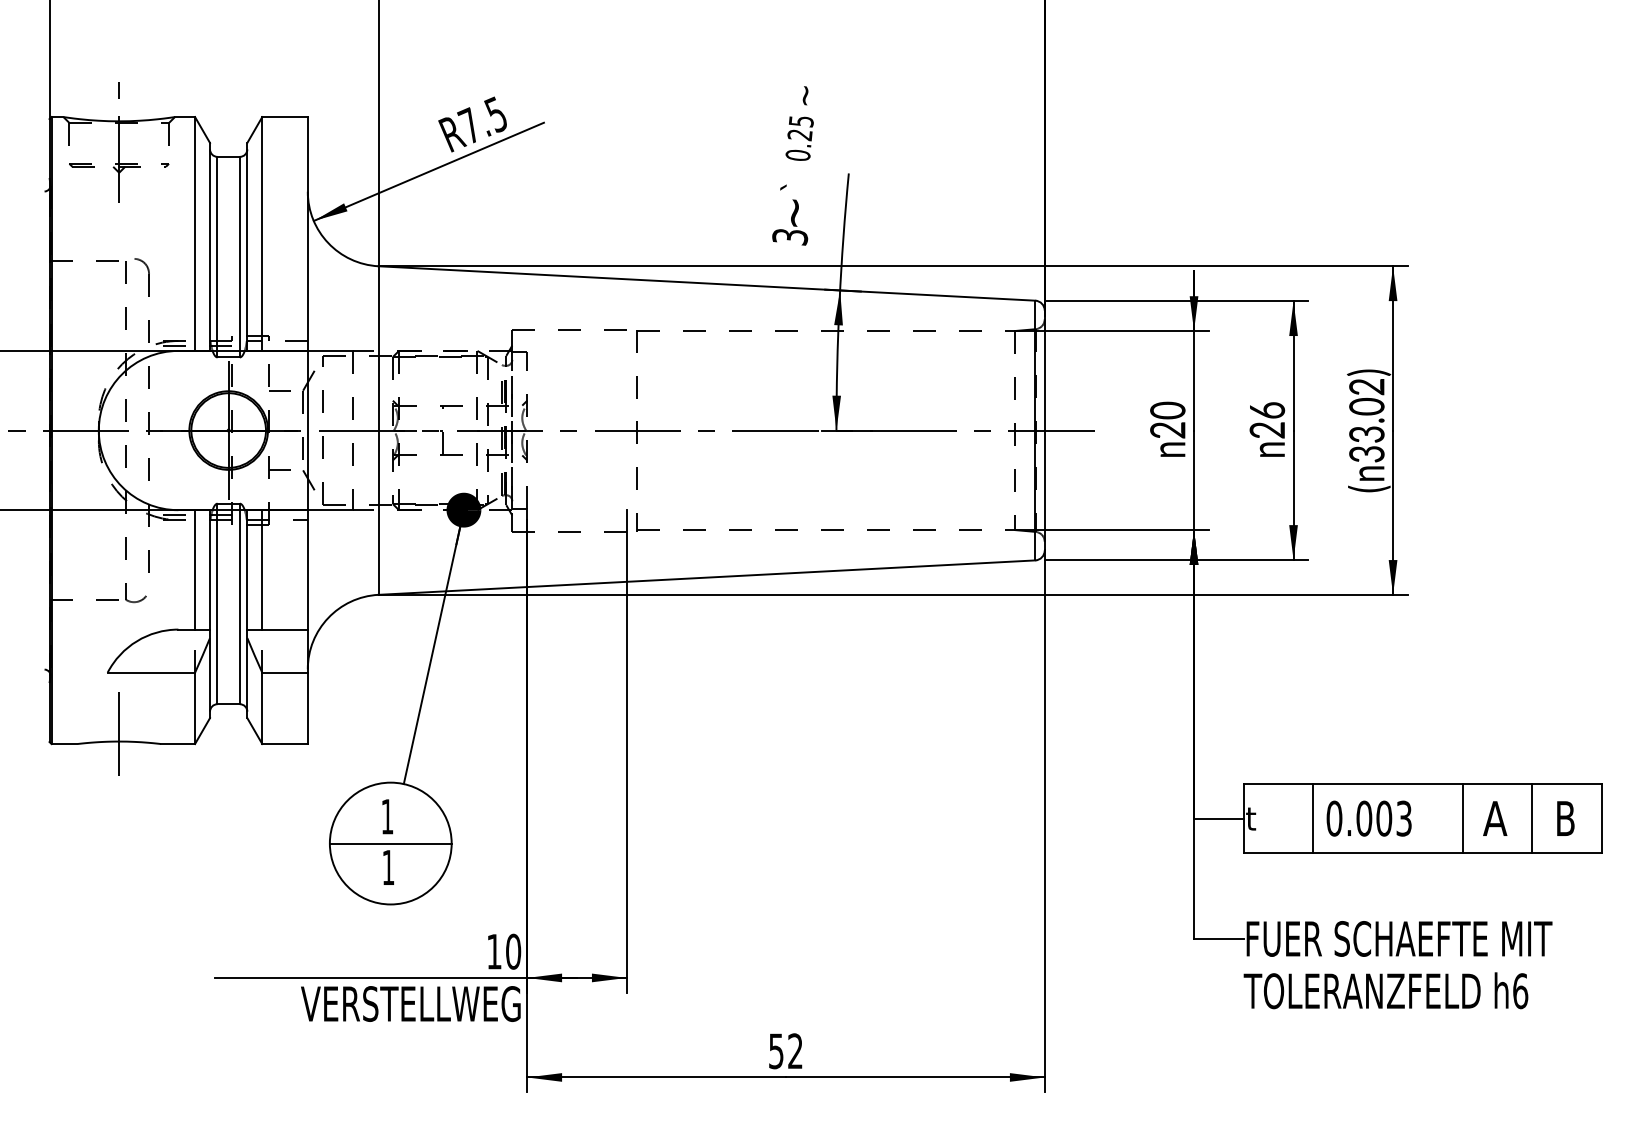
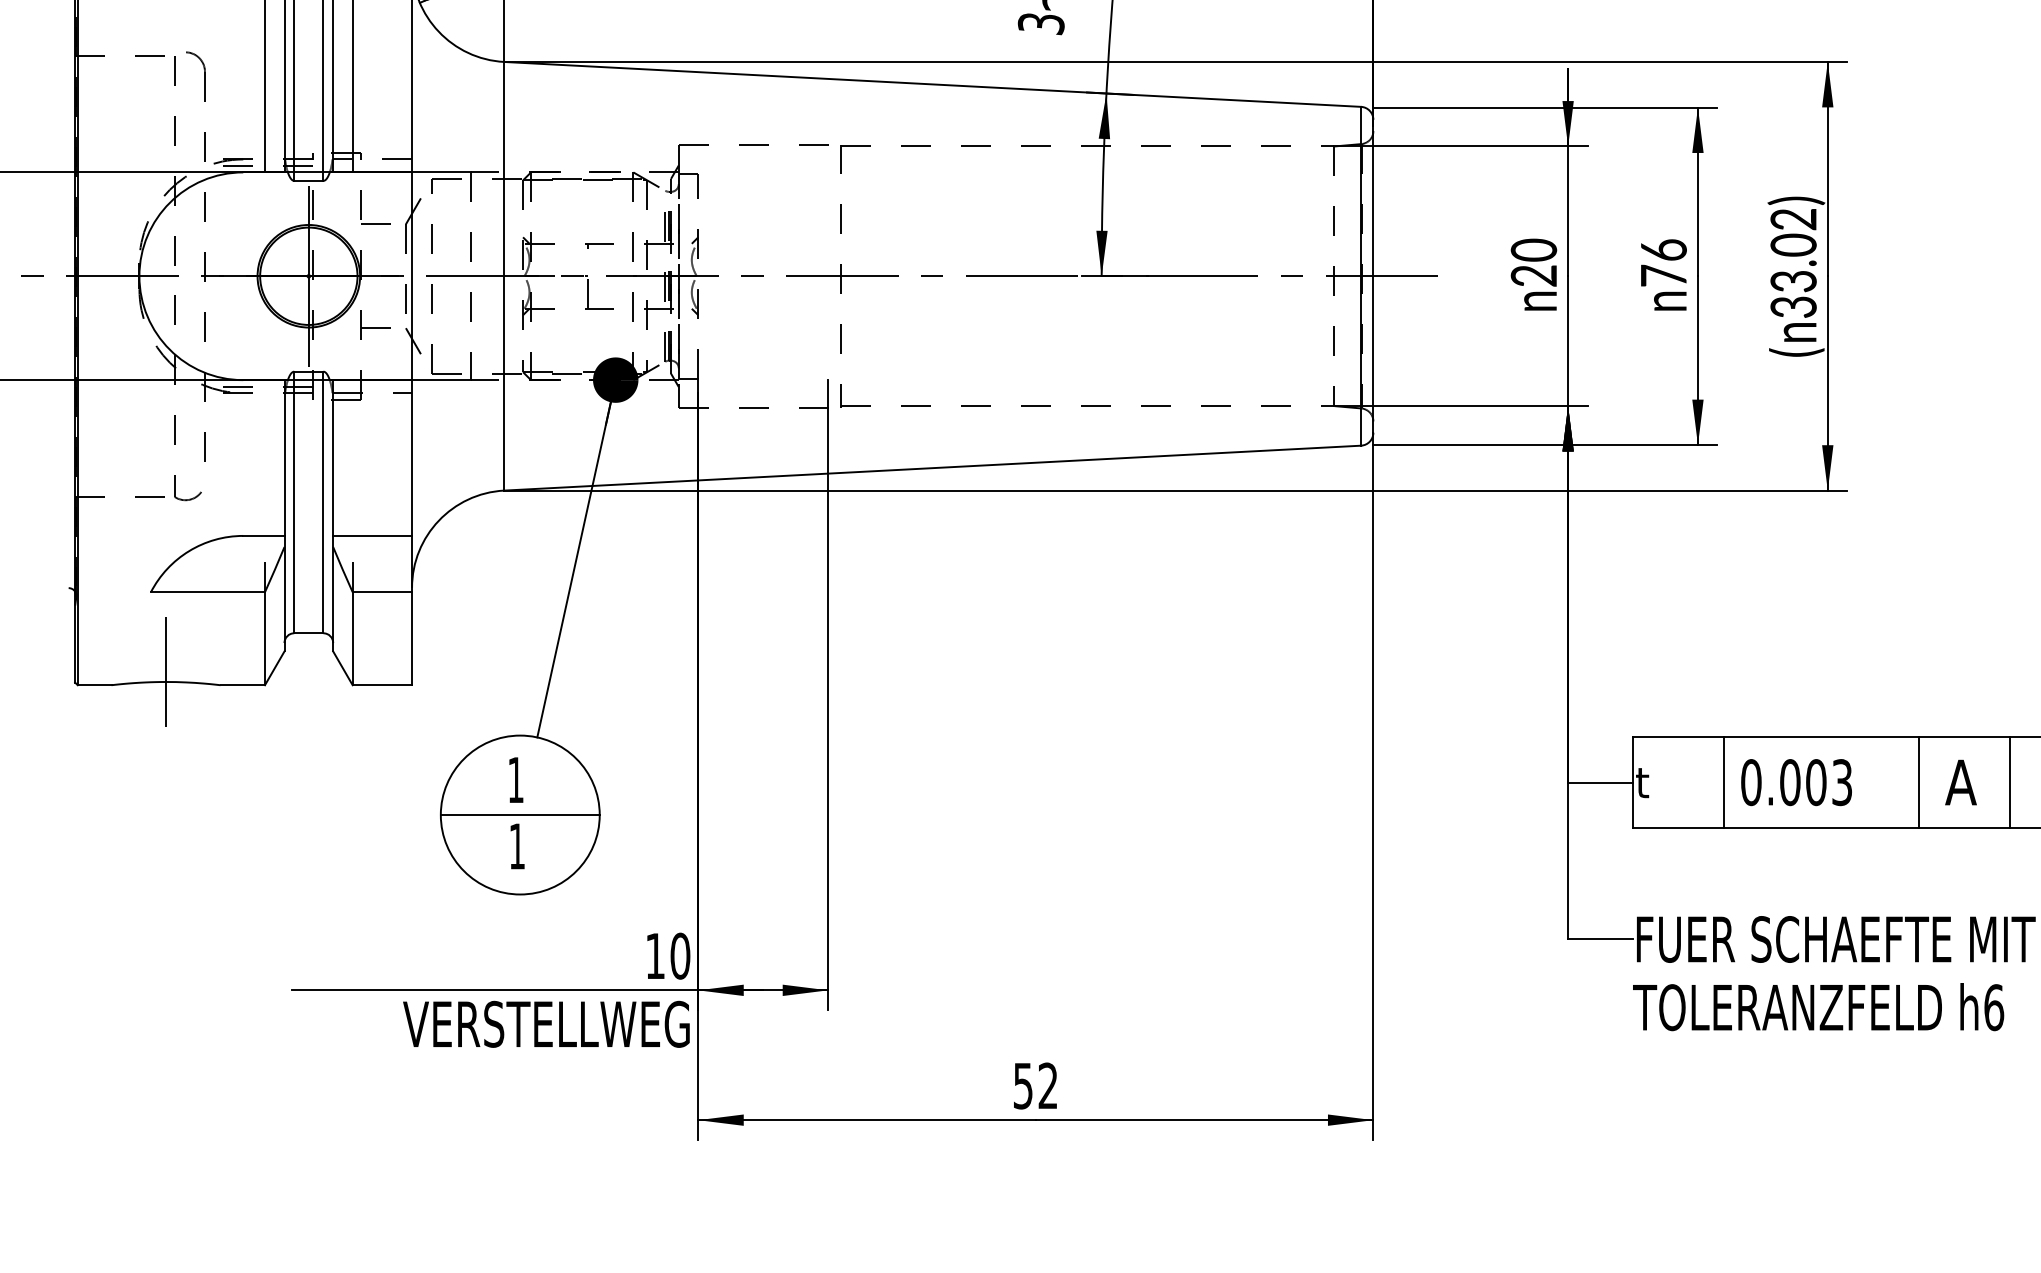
text: (1266, 429) -> (1662, 274), 26 -> 76
line: (195, 569) -> (265, 457), removed
line: (262, 569) -> (352, 457), removed

